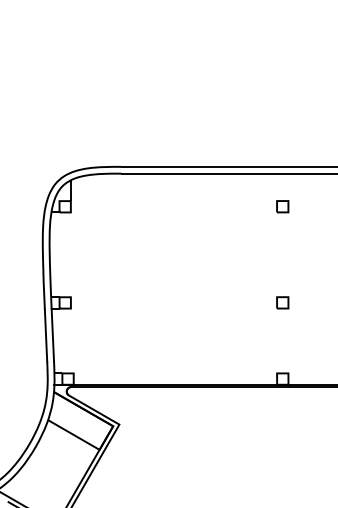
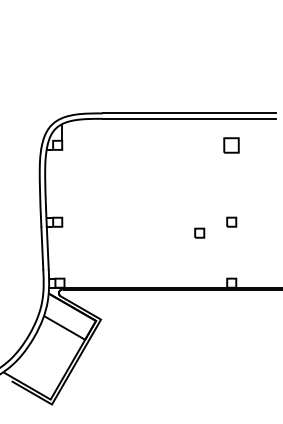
part: (282, 205) -> (231, 144), size x1.6
part: (242, 315) -> (199, 232), added

